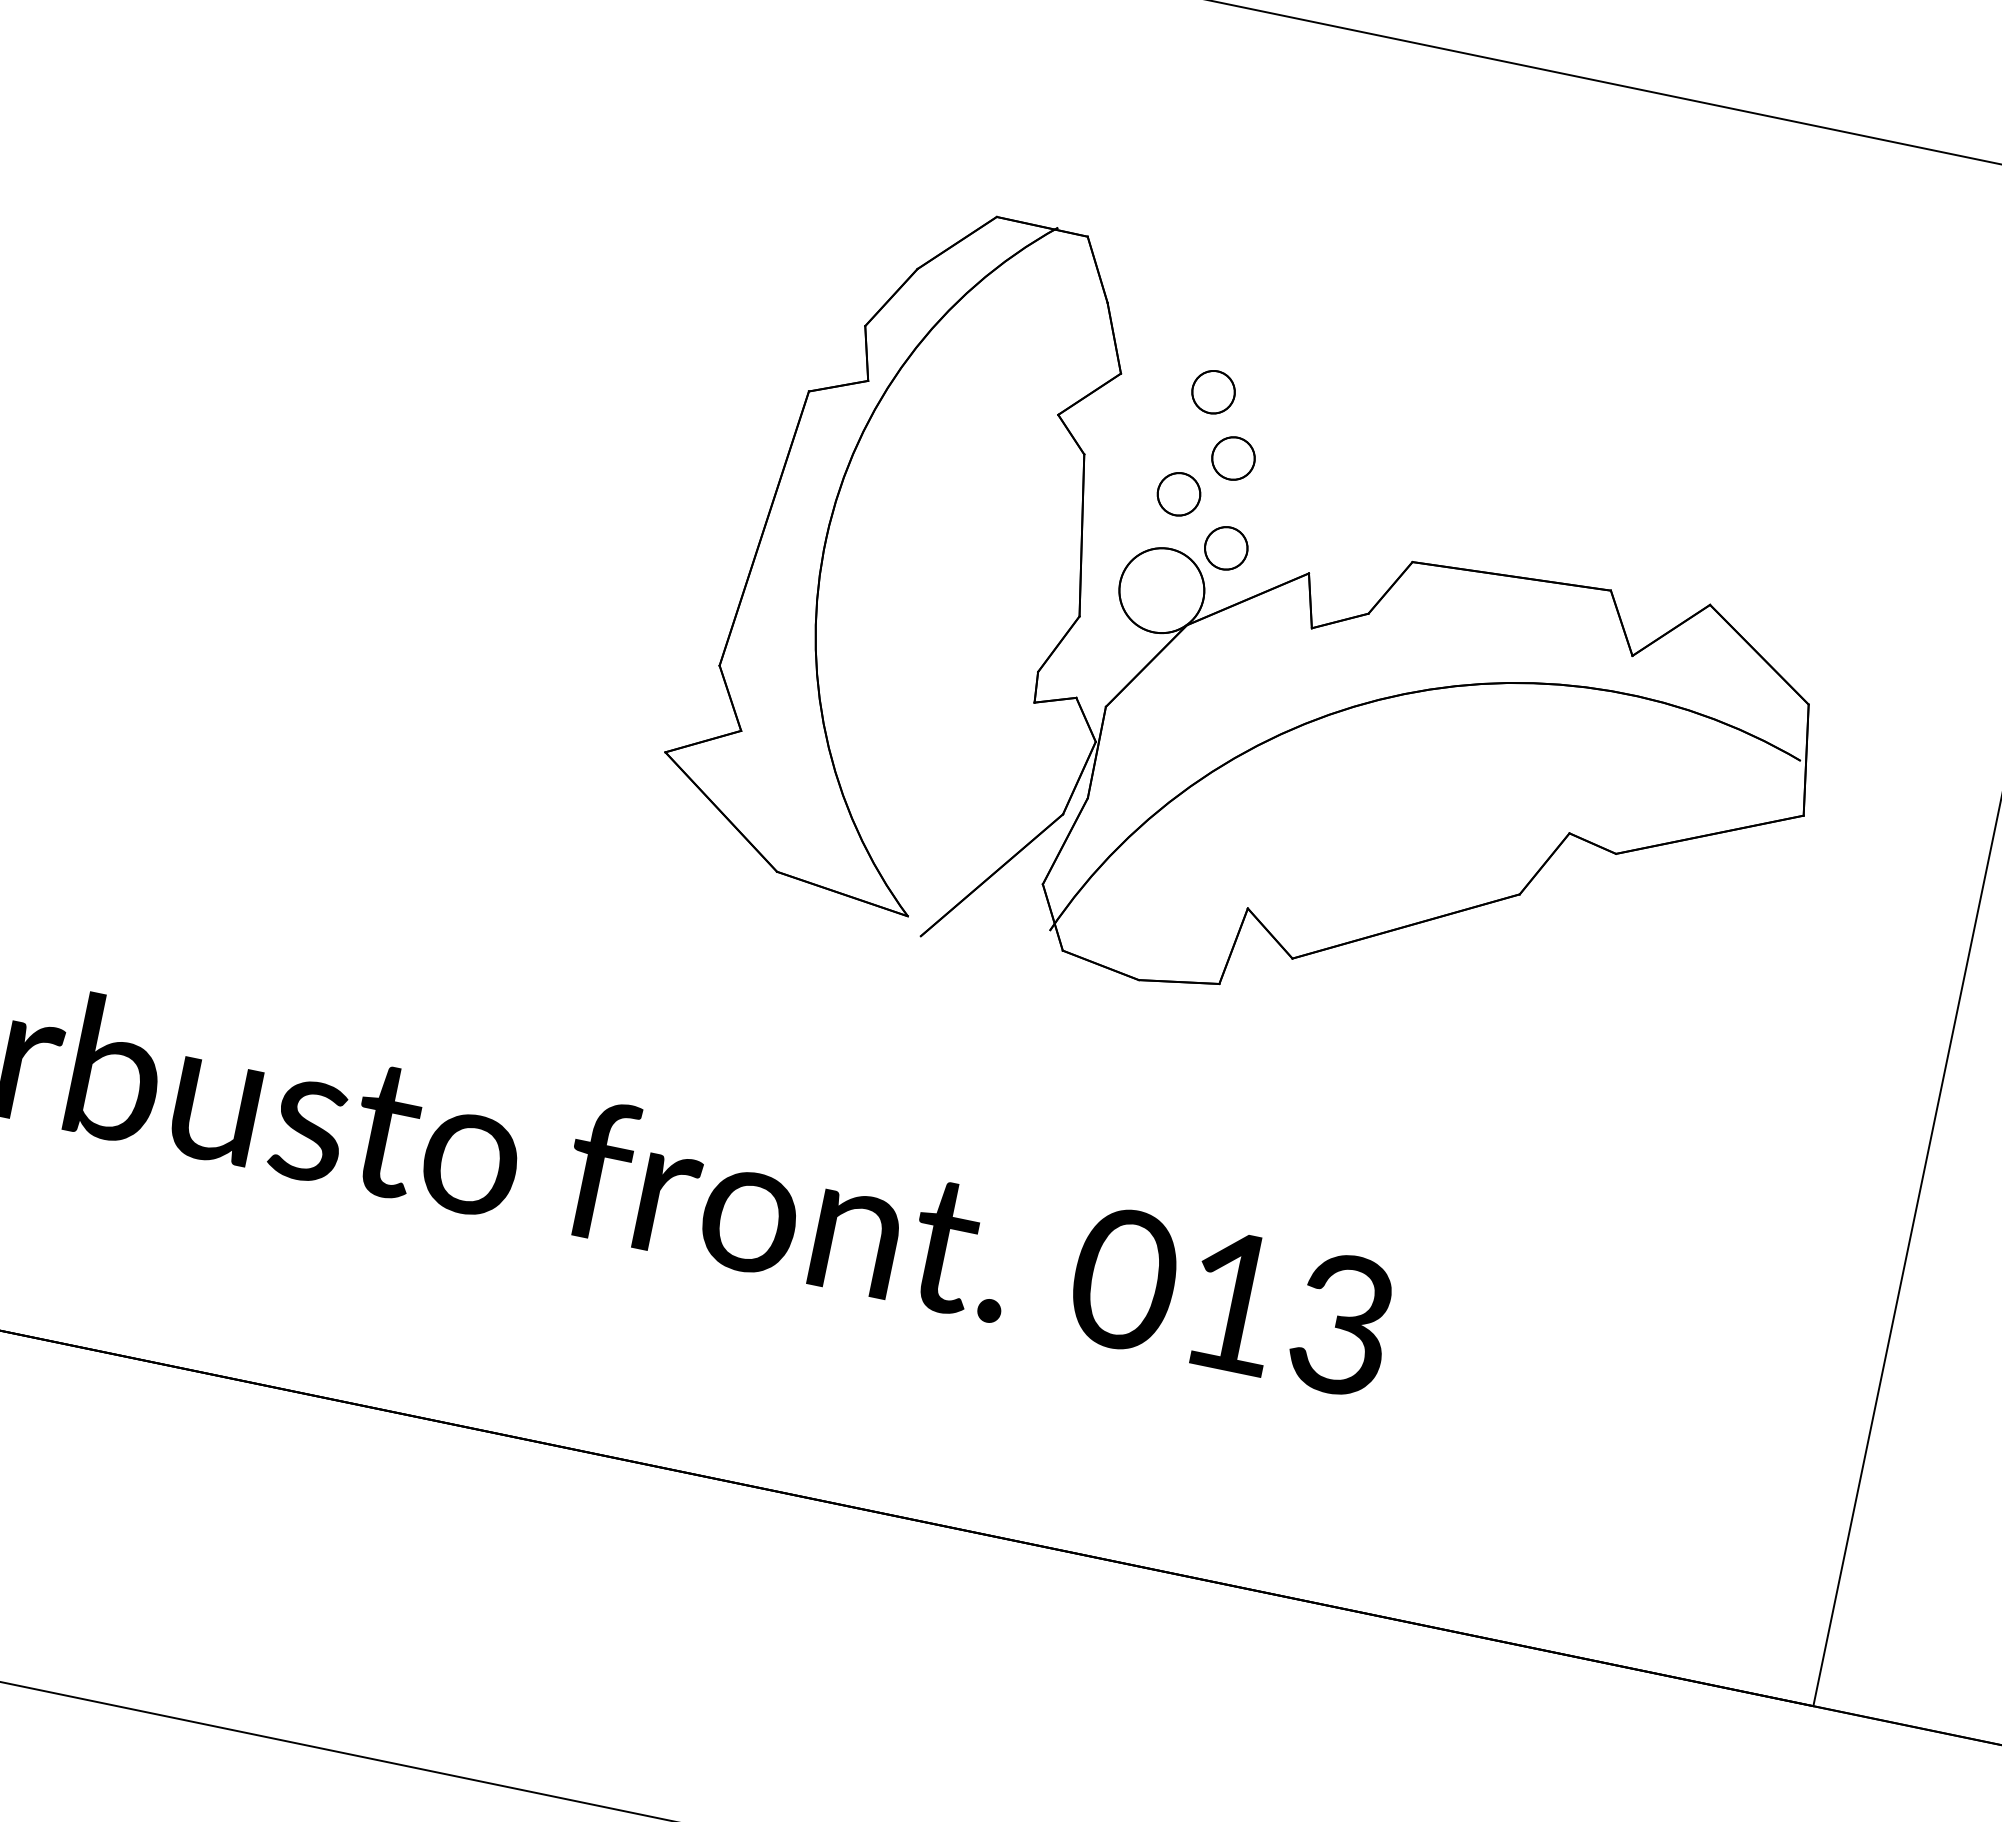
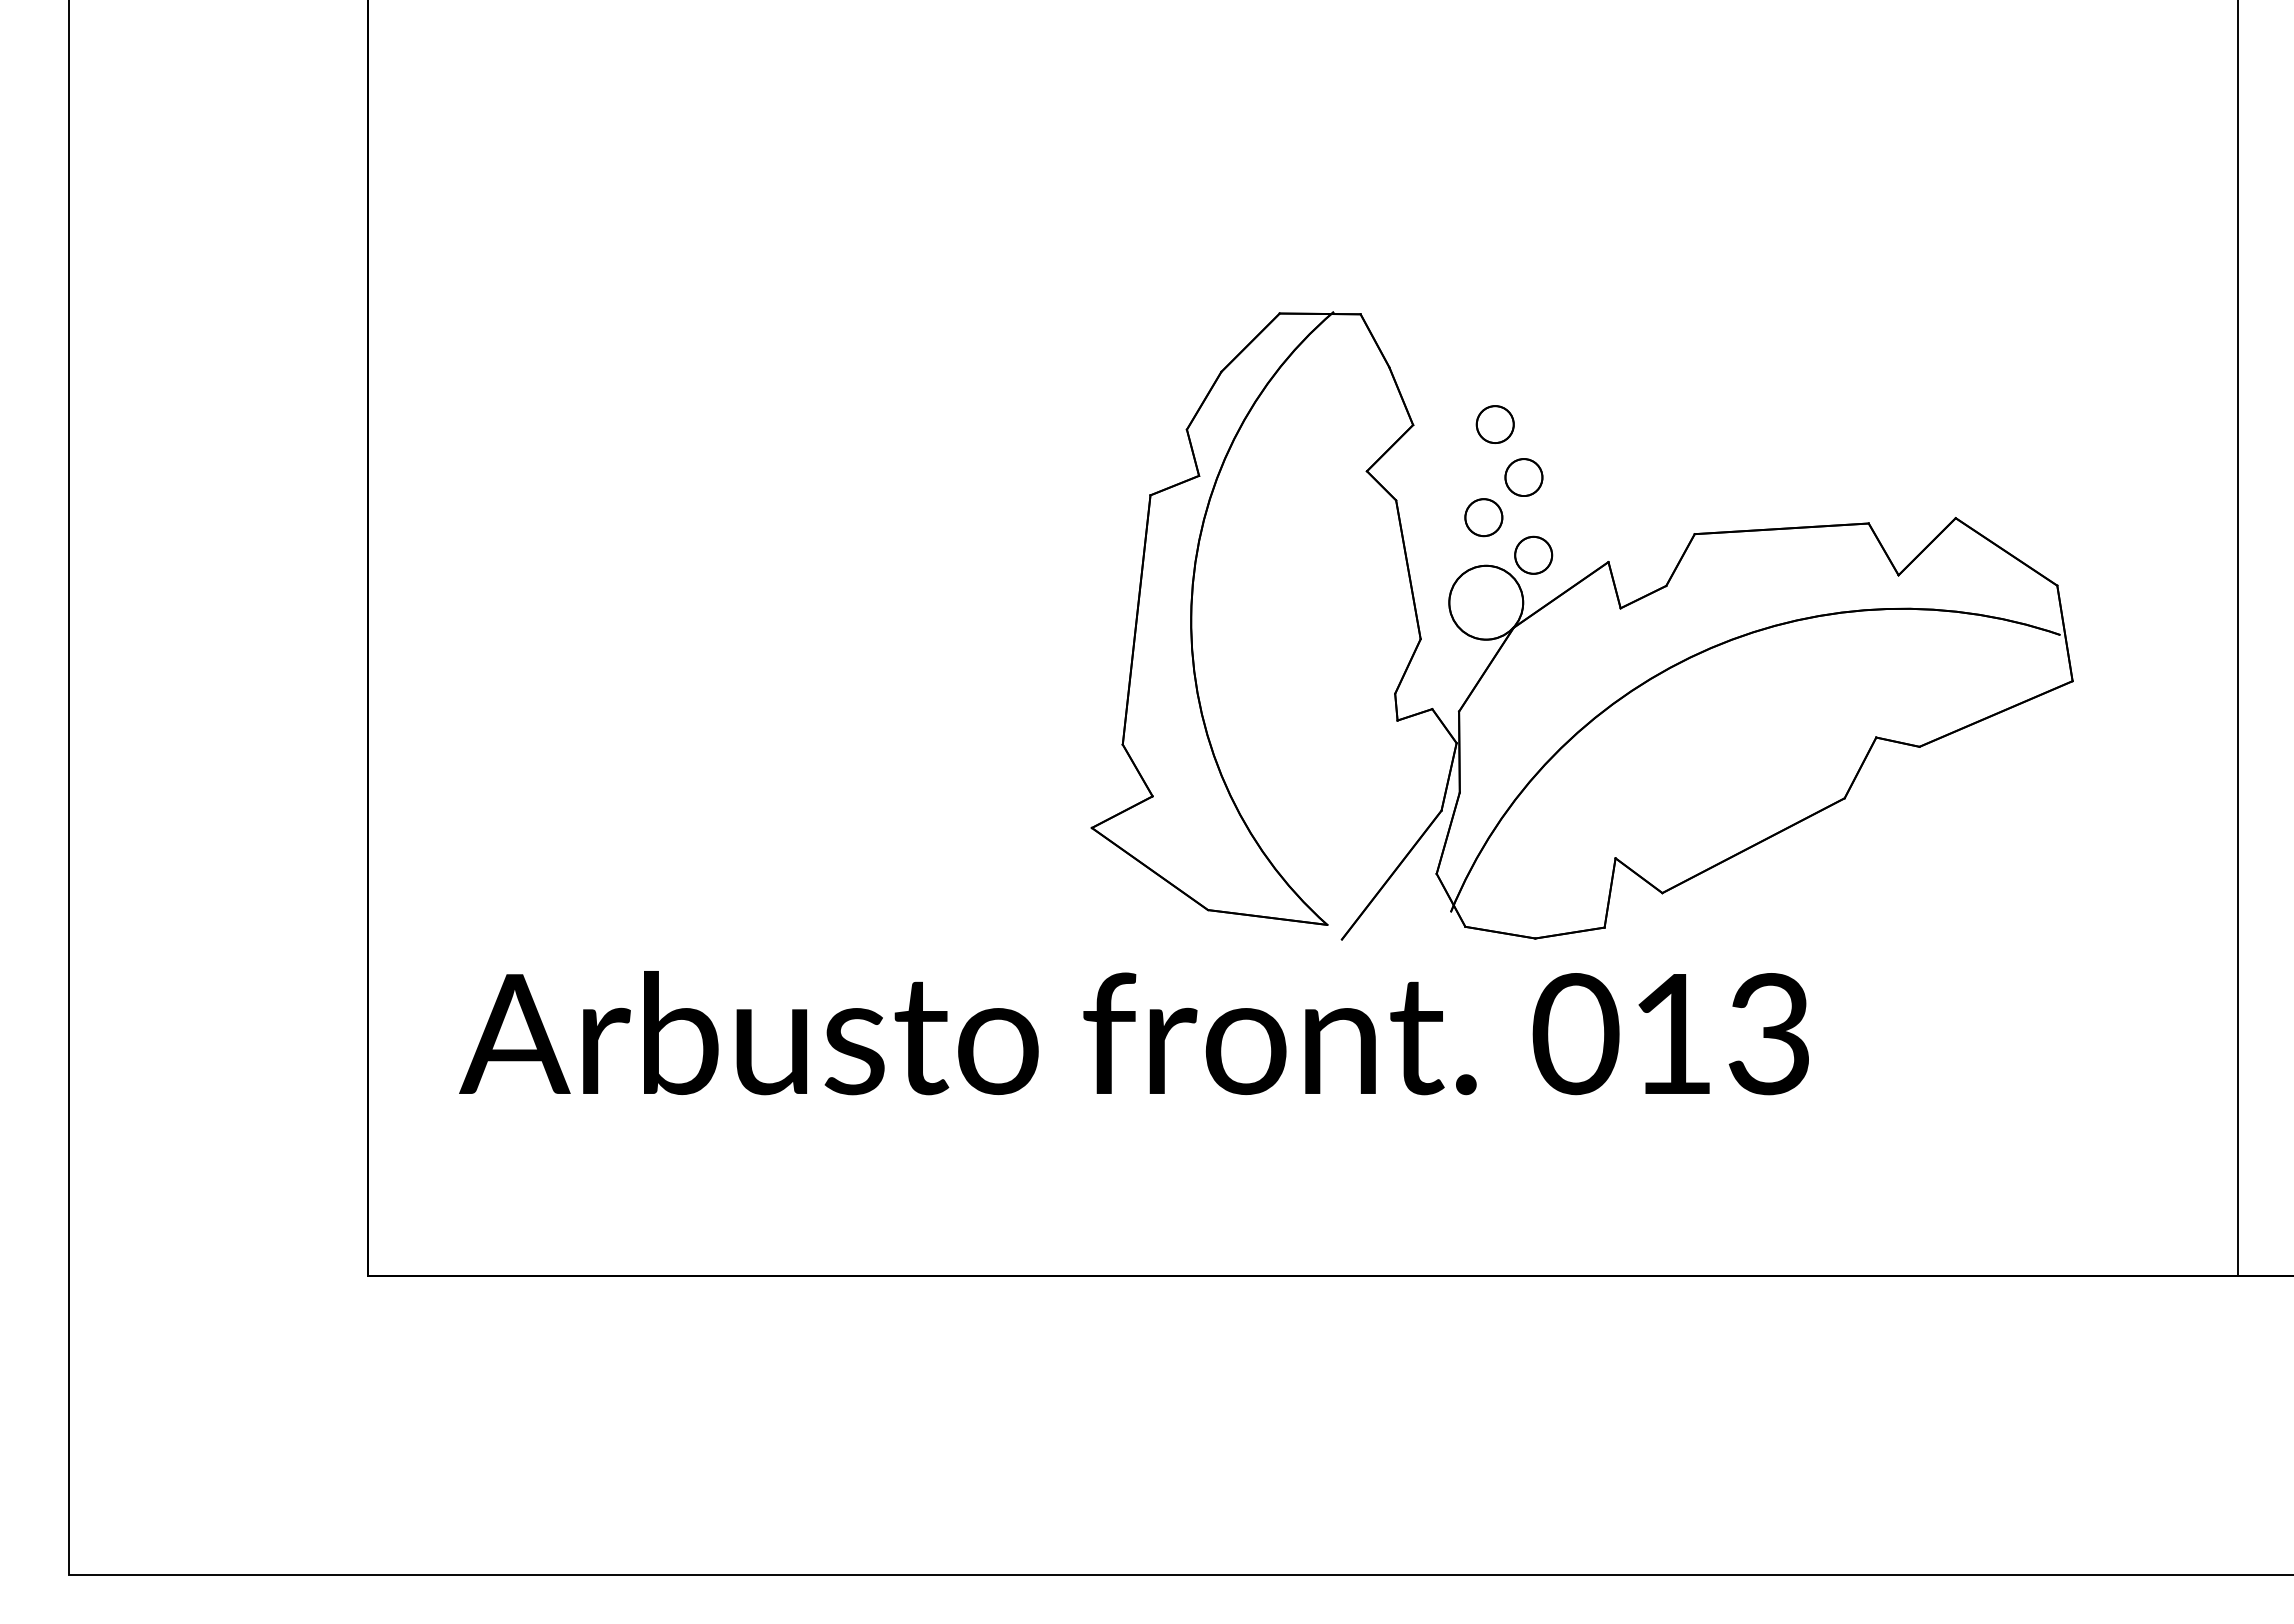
part: (1263, 638) -> (1581, 625), moved

